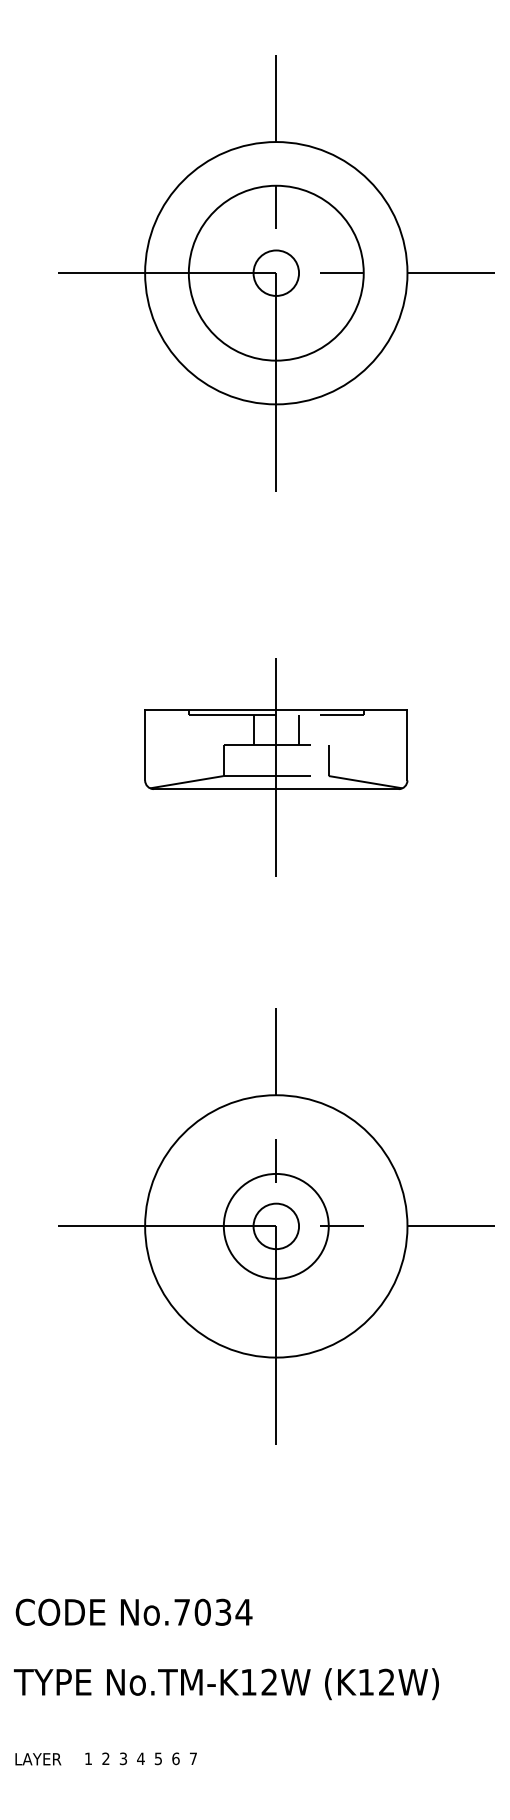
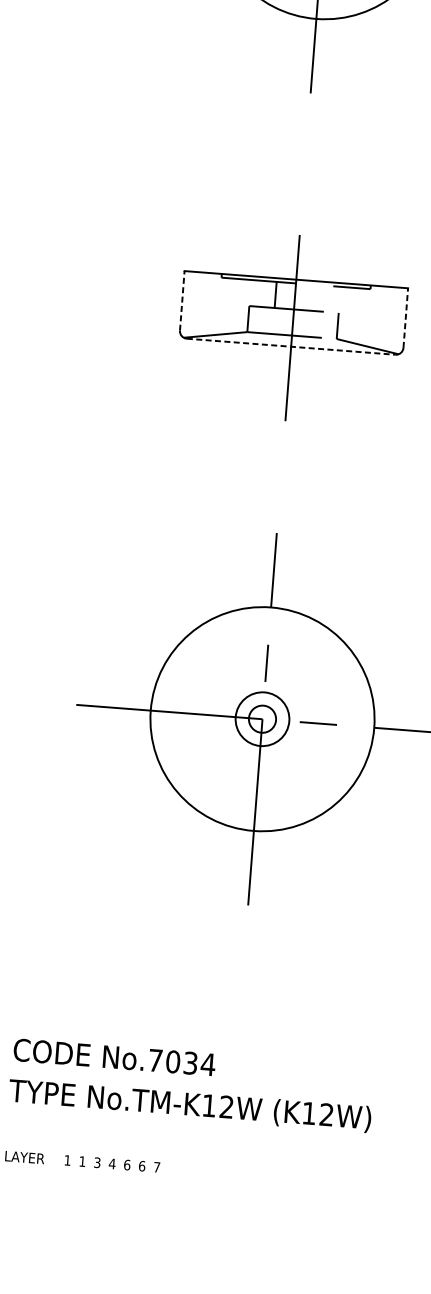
line: (299, 729) -> (314, 297), removed
line: (145, 745) -> (182, 300), solid -> dashed
line: (407, 745) -> (405, 318), solid -> dashed
line: (276, 789) -> (291, 347), solid -> dashed
circle: (275, 1225) -> (261, 718), size x0.6
circle: (276, 1226) -> (262, 719), size x0.7
text: (133, 1611) -> (114, 1056), moved
text: (105, 1758) -> (82, 1161), 2 -> 1
text: (158, 1758) -> (127, 1164), 5 -> 6

